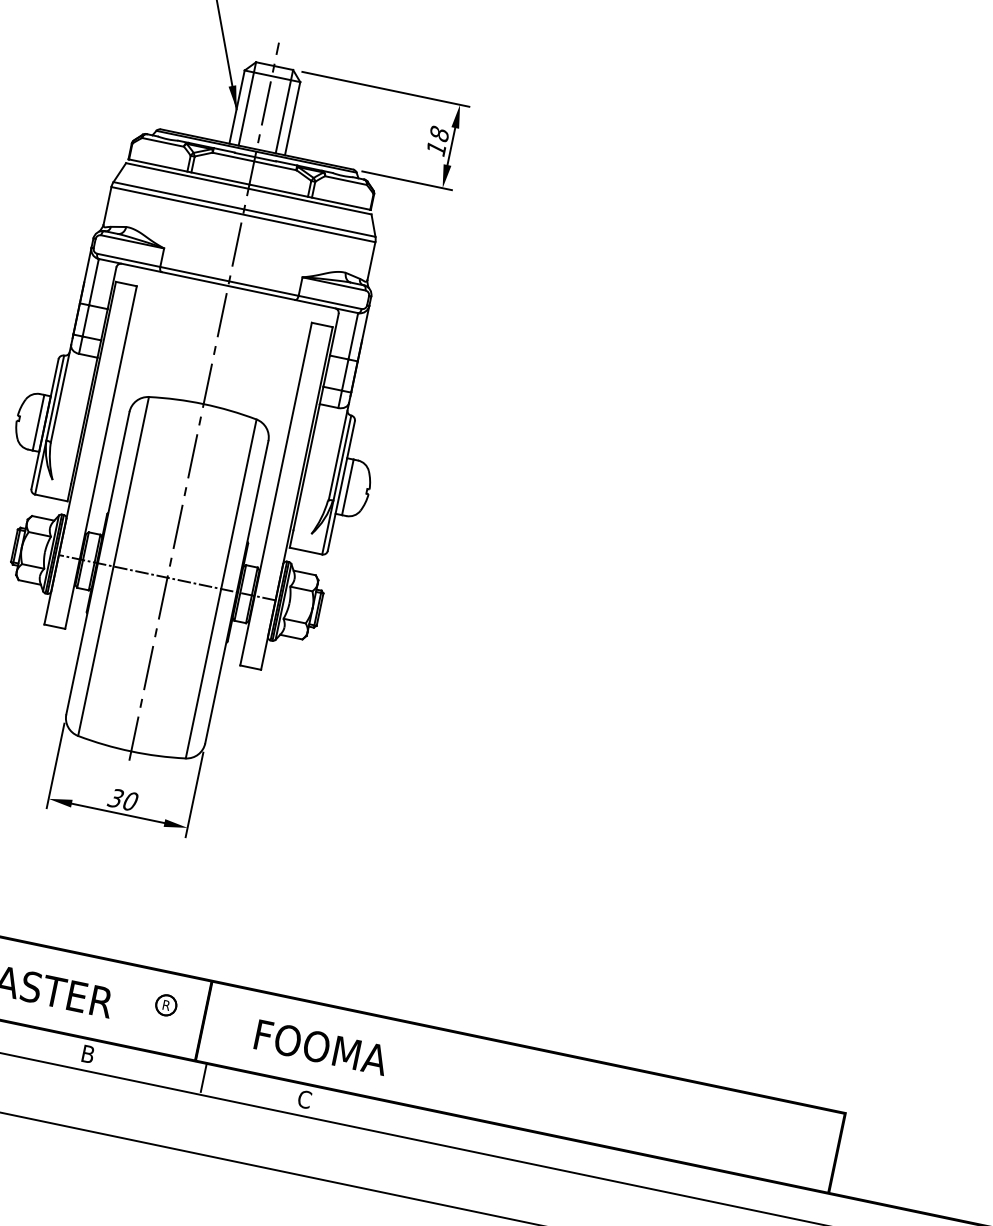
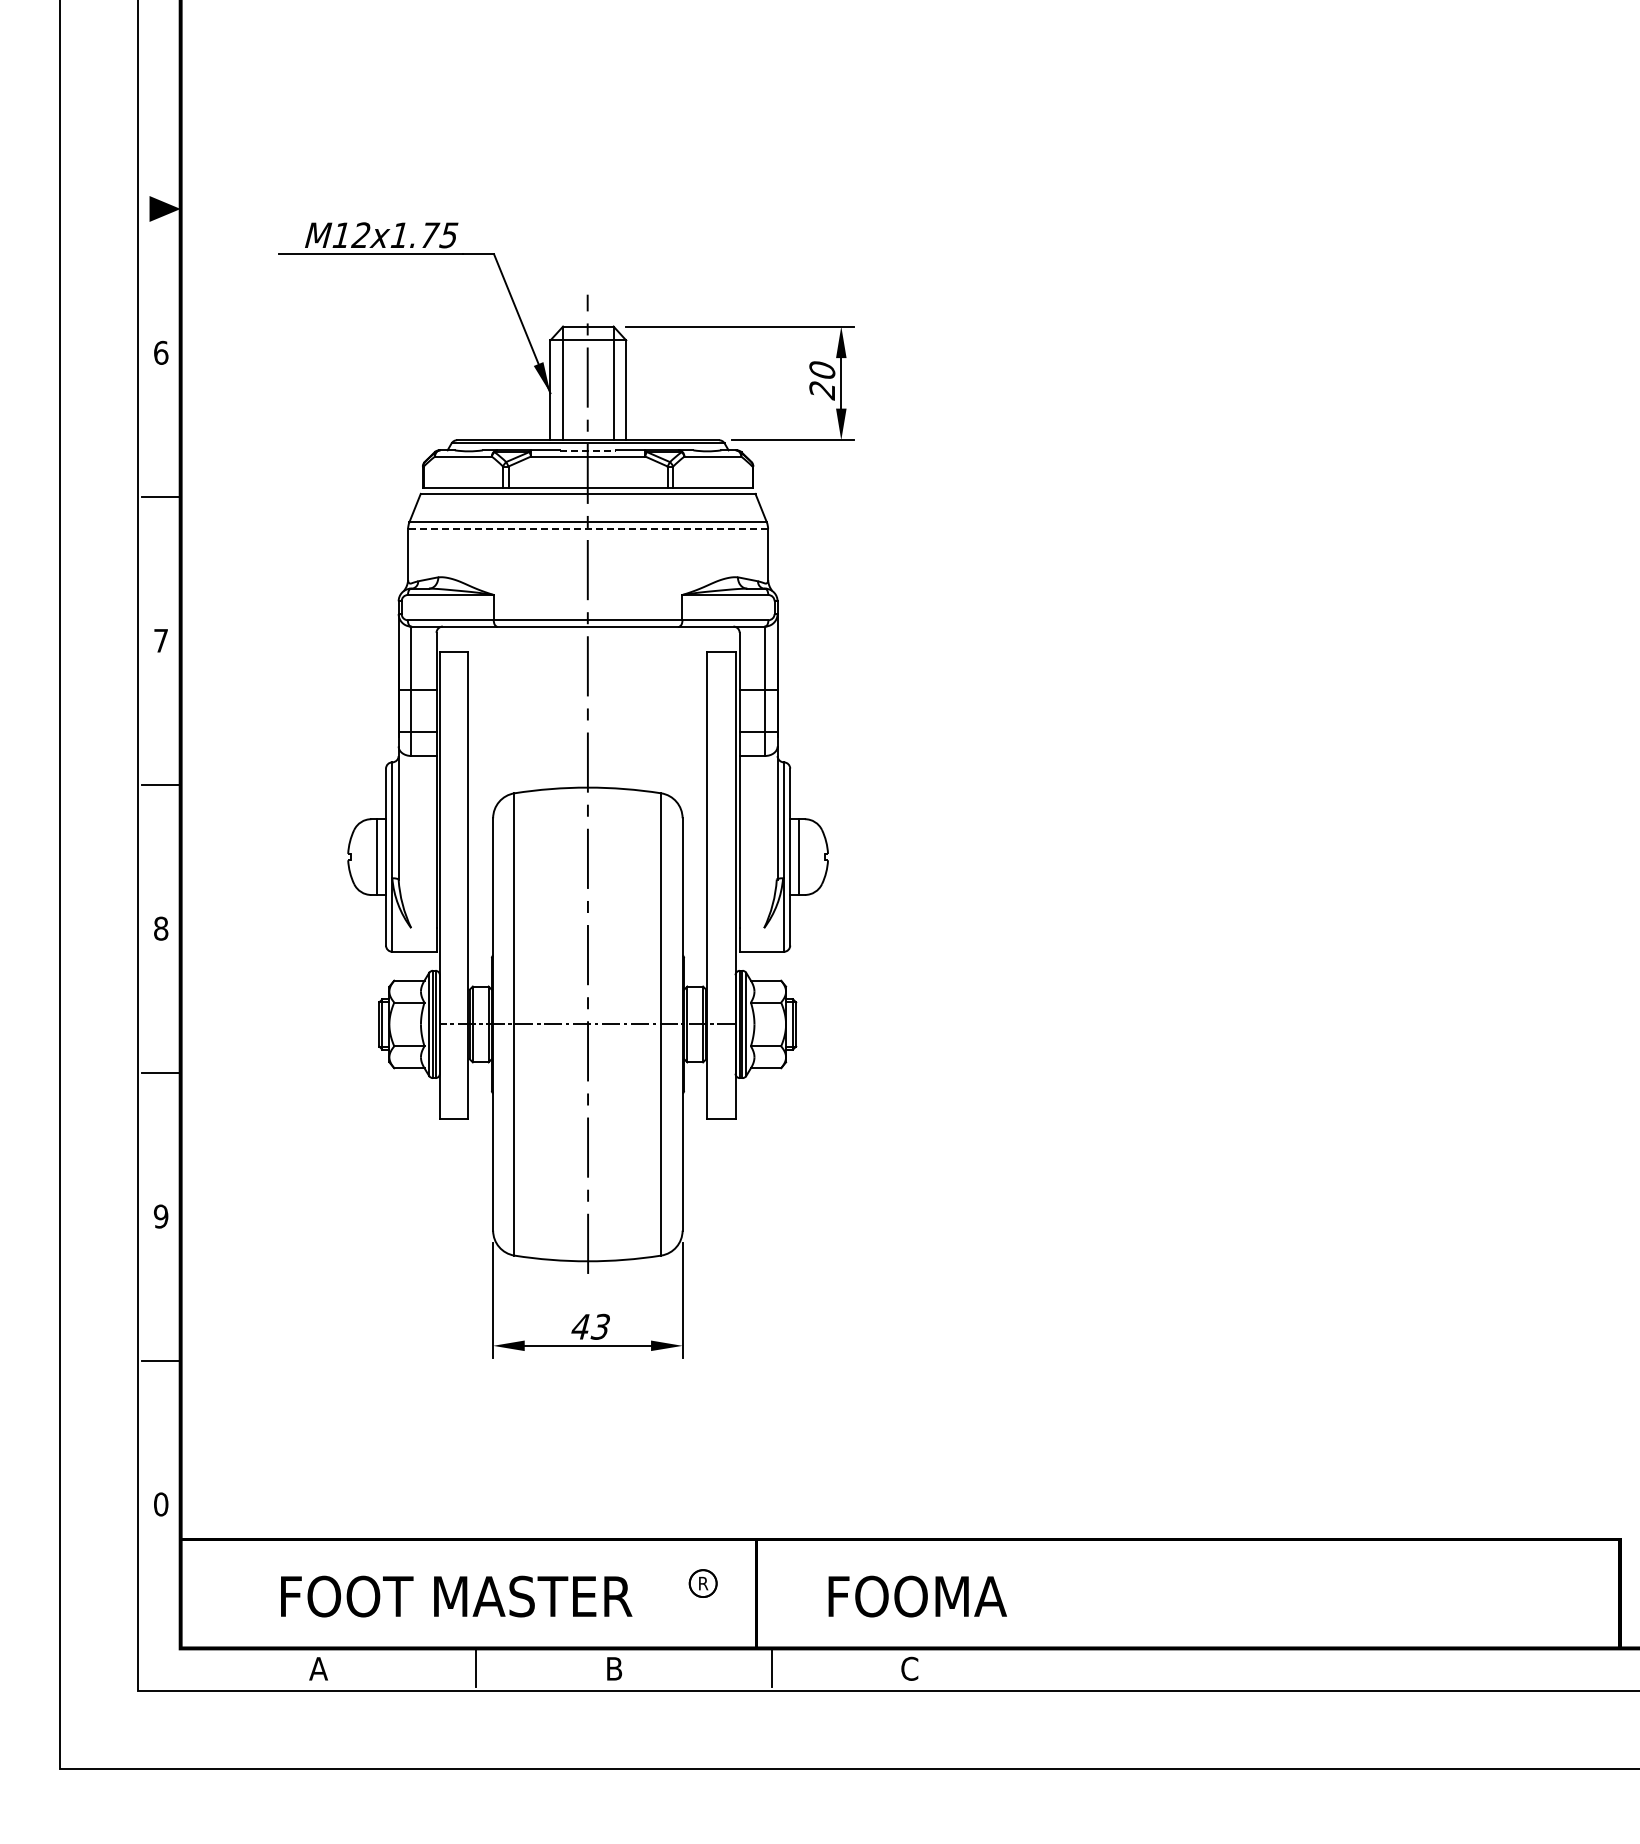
text: (438, 141) -> (822, 380), 18 -> 20
line: (255, 157) -> (588, 450), solid -> dashed
line: (242, 214) -> (587, 529), solid -> dashed
text: (122, 799) -> (589, 1326), 30 -> 43

